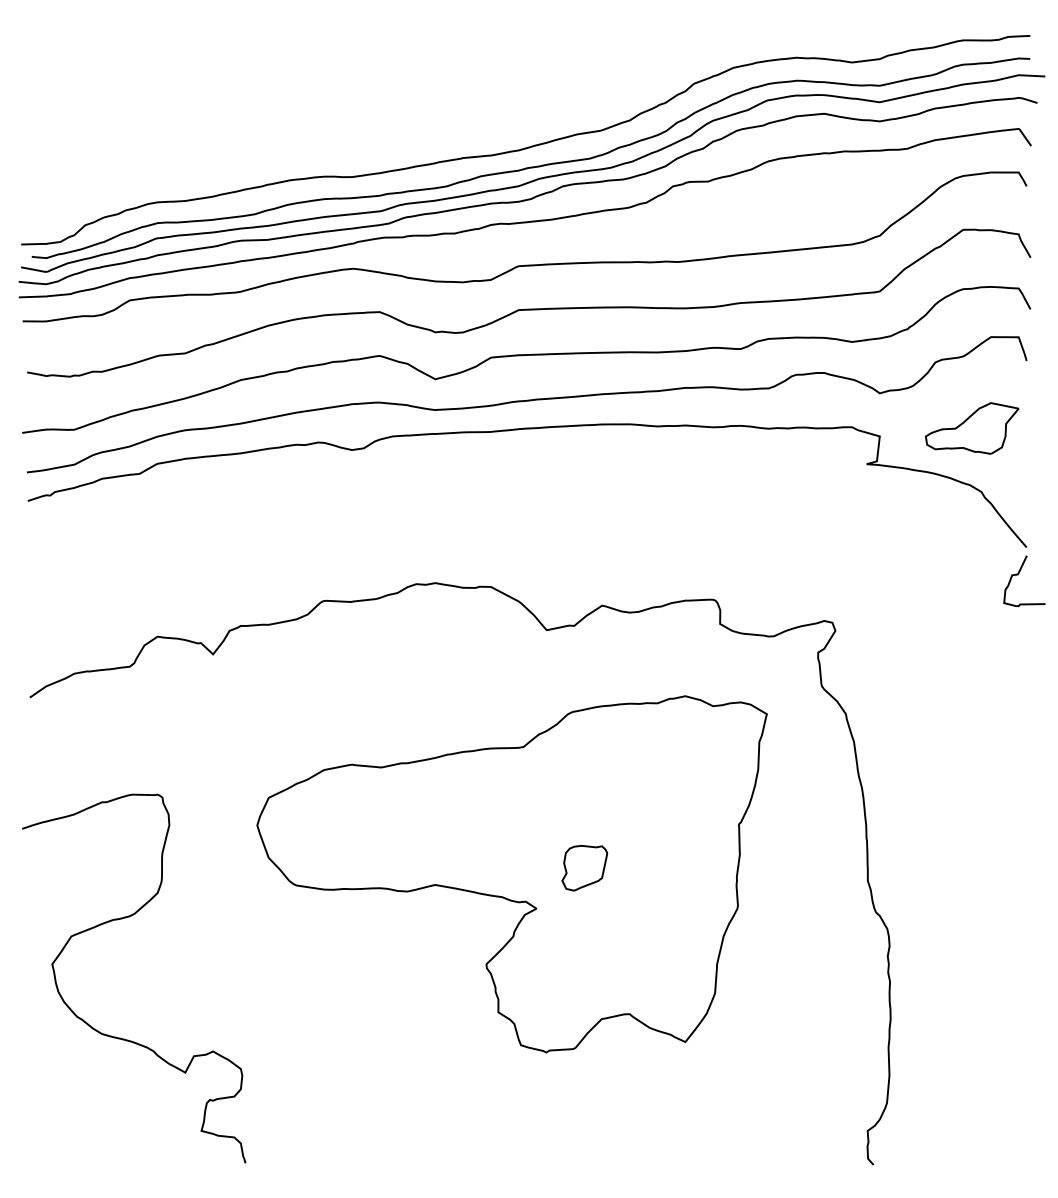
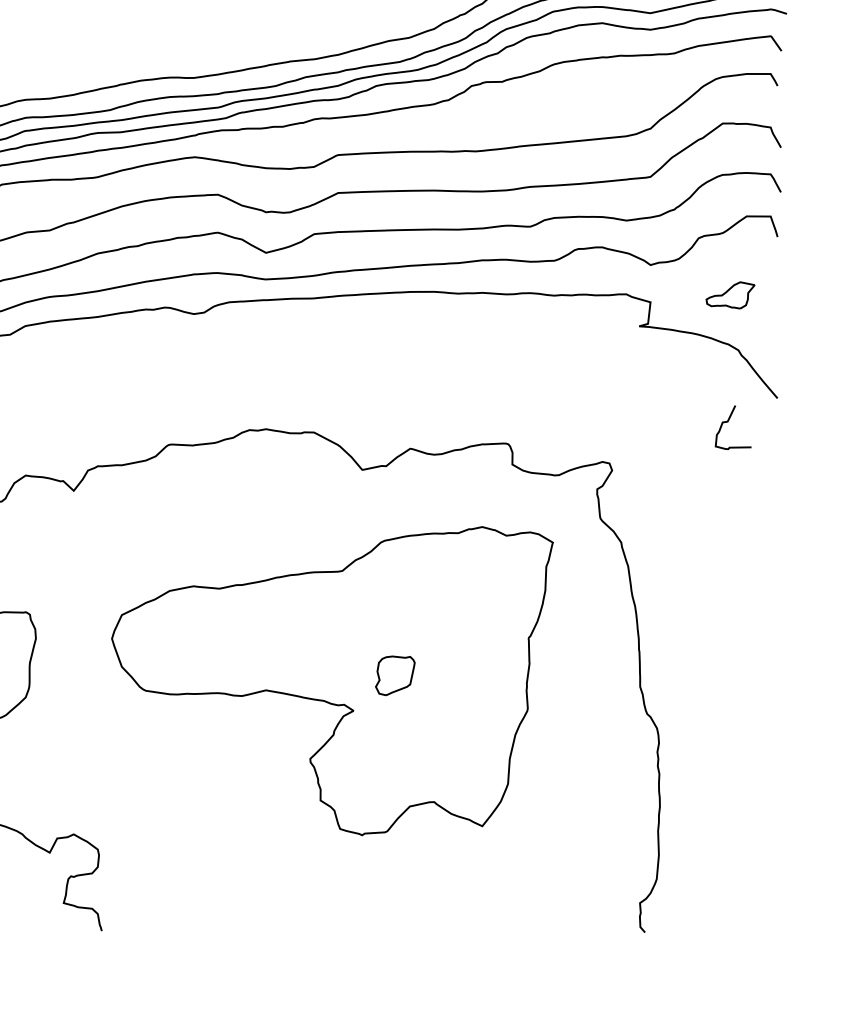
part: (972, 428) -> (730, 295), size x0.6
curve: (1018, 575) -> (728, 422), moved

